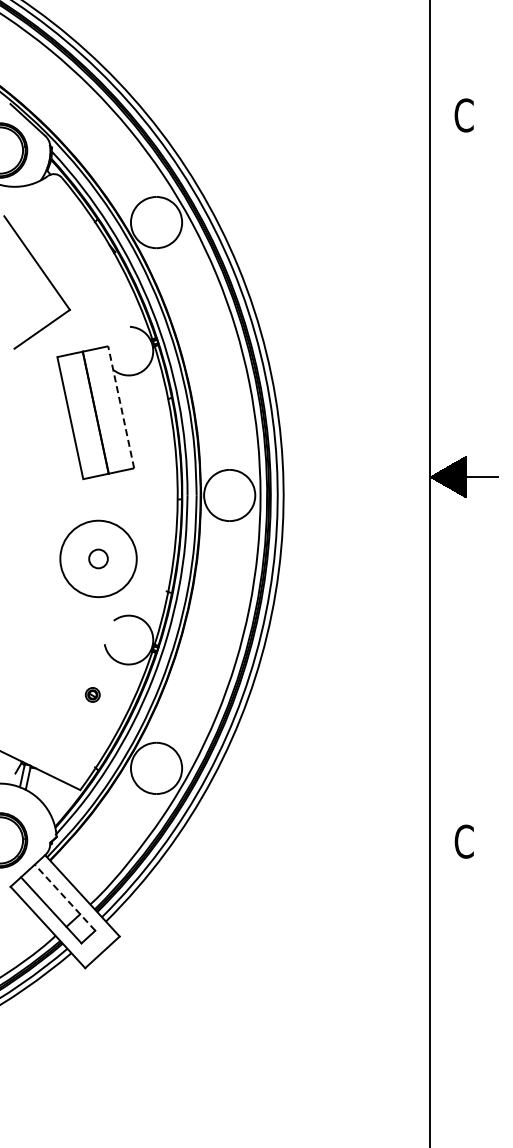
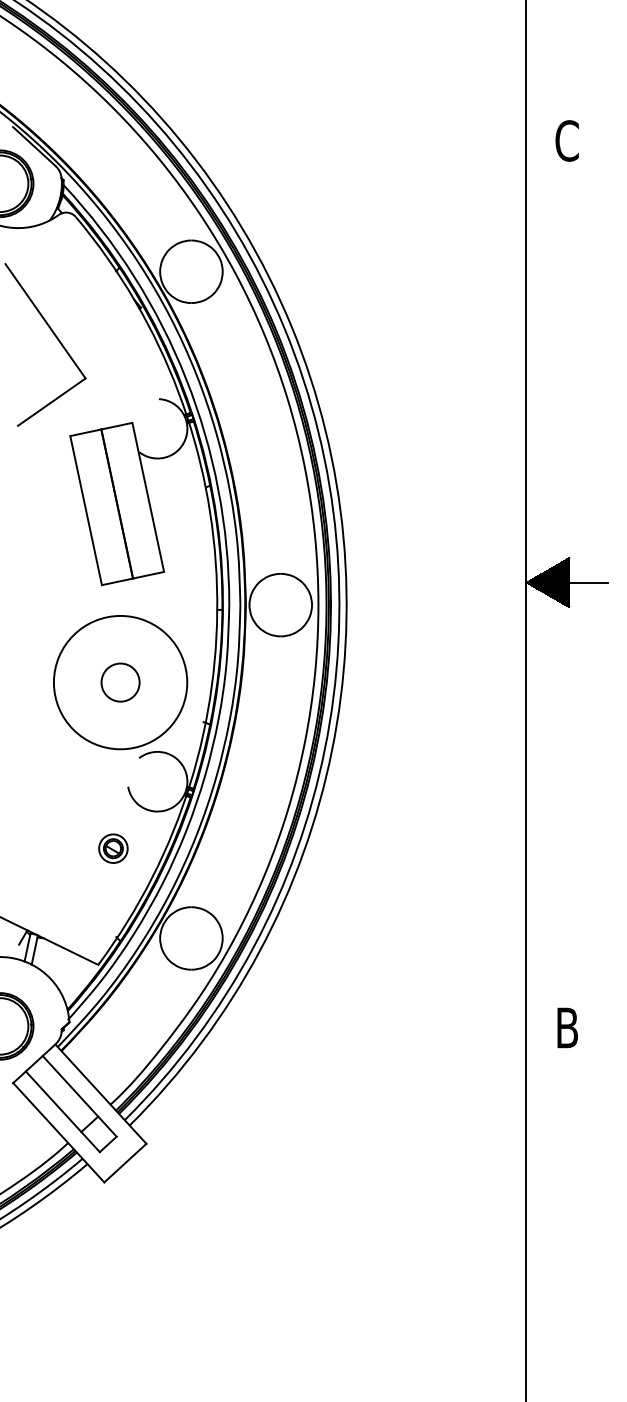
line: (121, 406) -> (148, 496), dashed -> solid
circle: (98, 558) -> (120, 682), size x1.43
circle: (98, 558) -> (120, 682), size x1.67
part: (92, 694) -> (113, 848), size x1.67
text: (463, 841) -> (566, 1027), C -> B
line: (65, 897) -> (80, 1096), dashed -> solid

